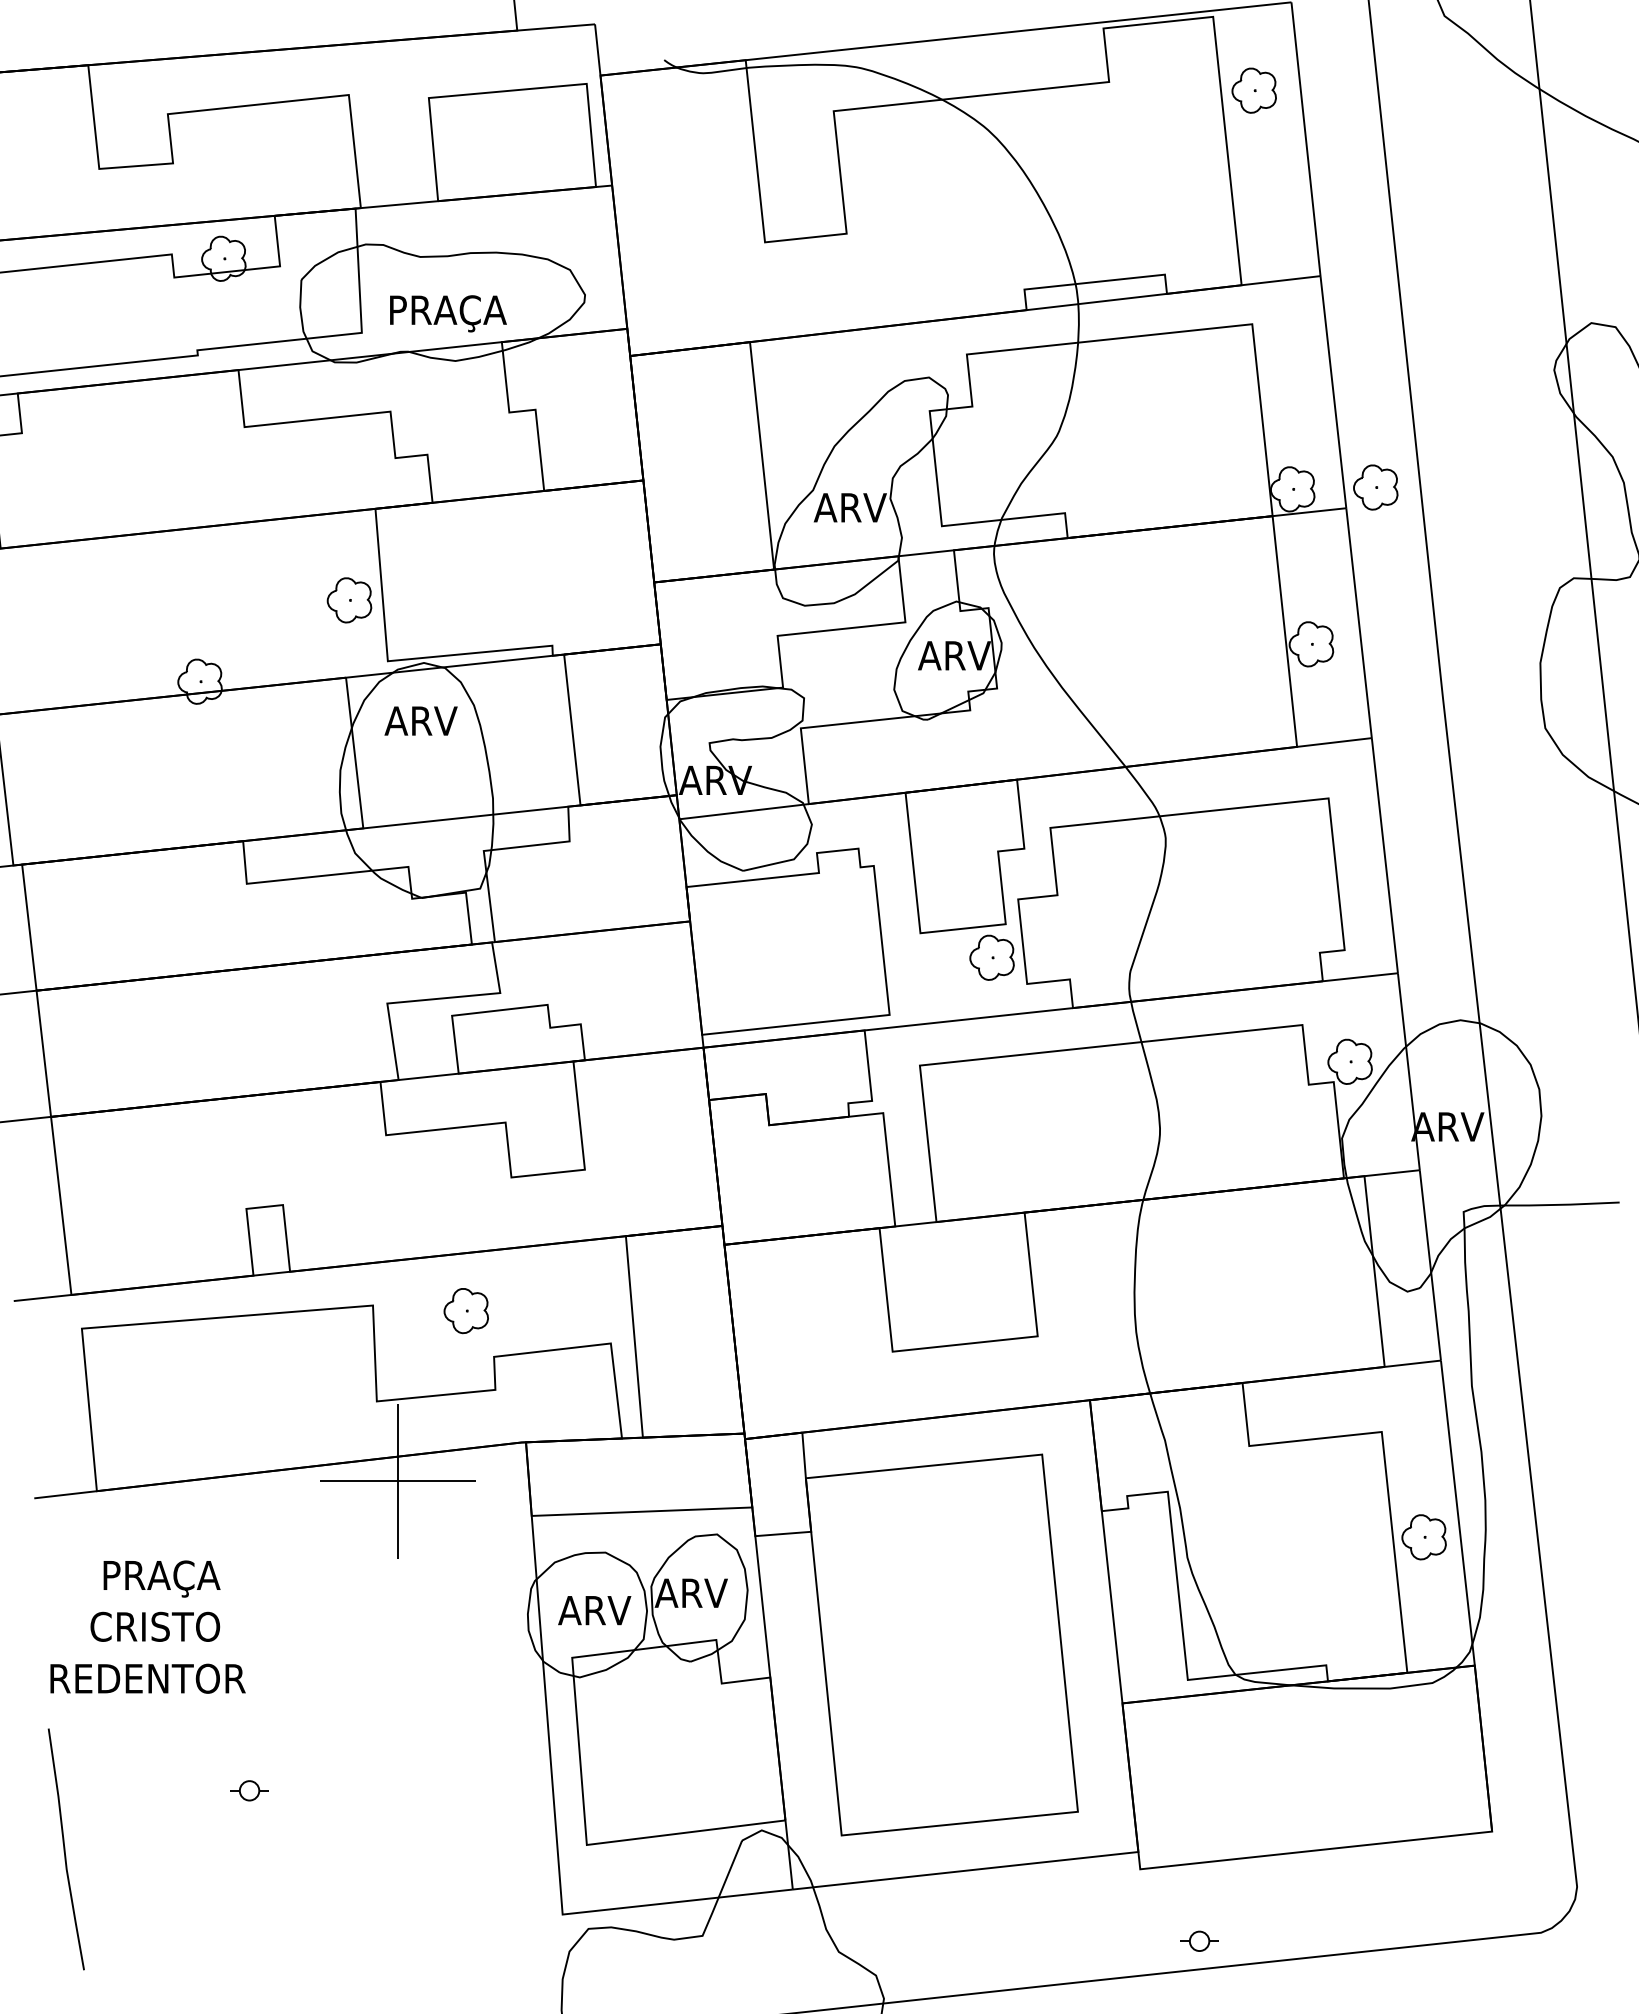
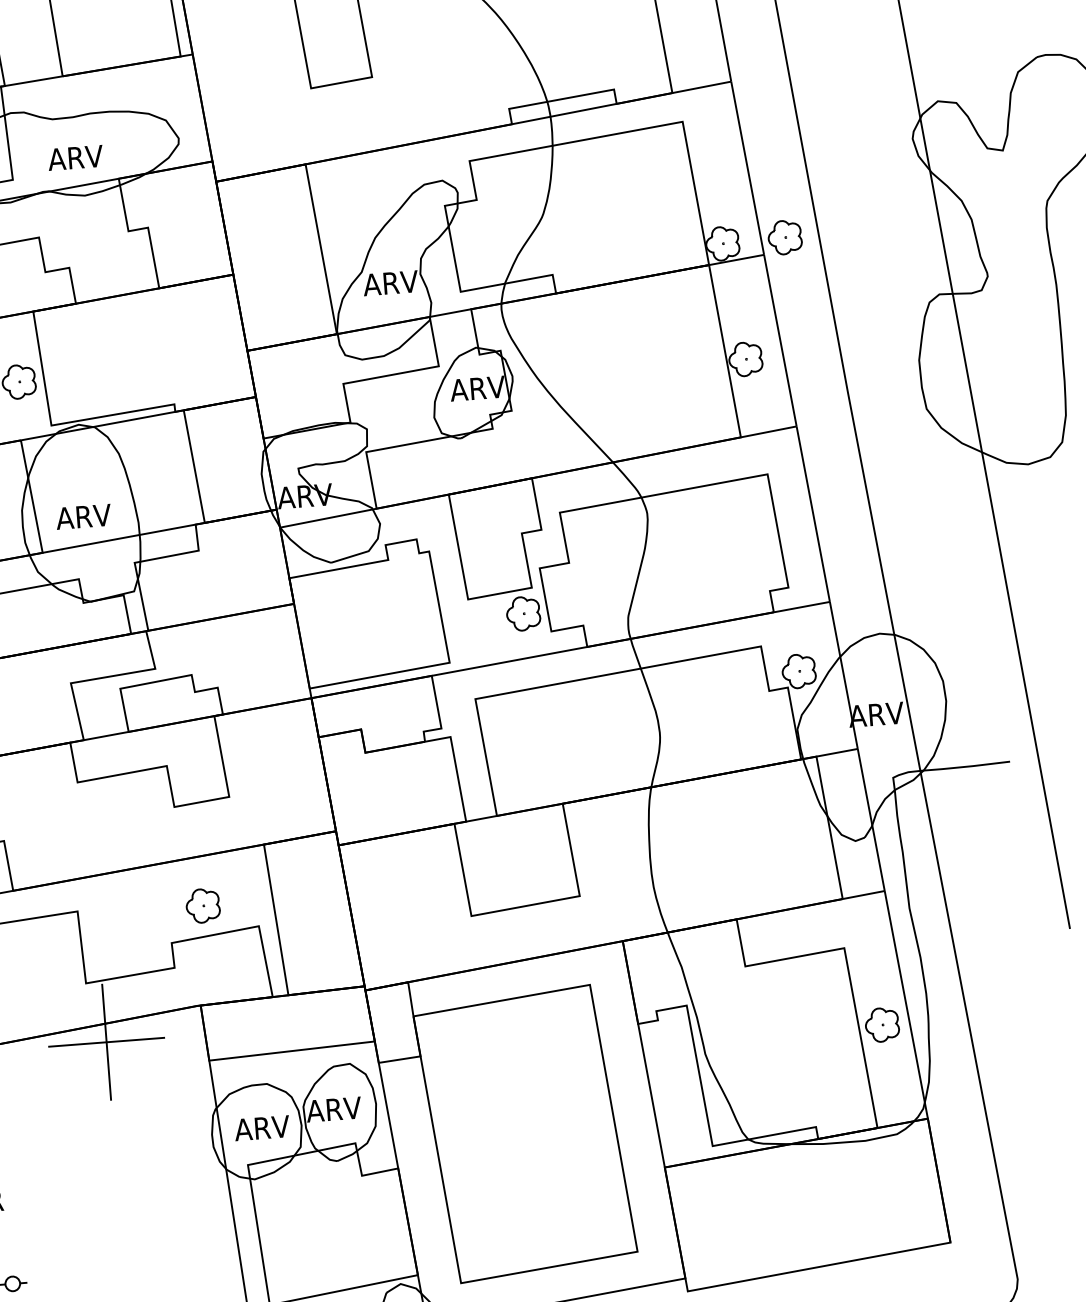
text: (448, 313) -> (76, 160), PRAÇA -> ARV
text: (420, 720) -> (83, 516), moved
part: (465, 1311) -> (202, 906), moved

